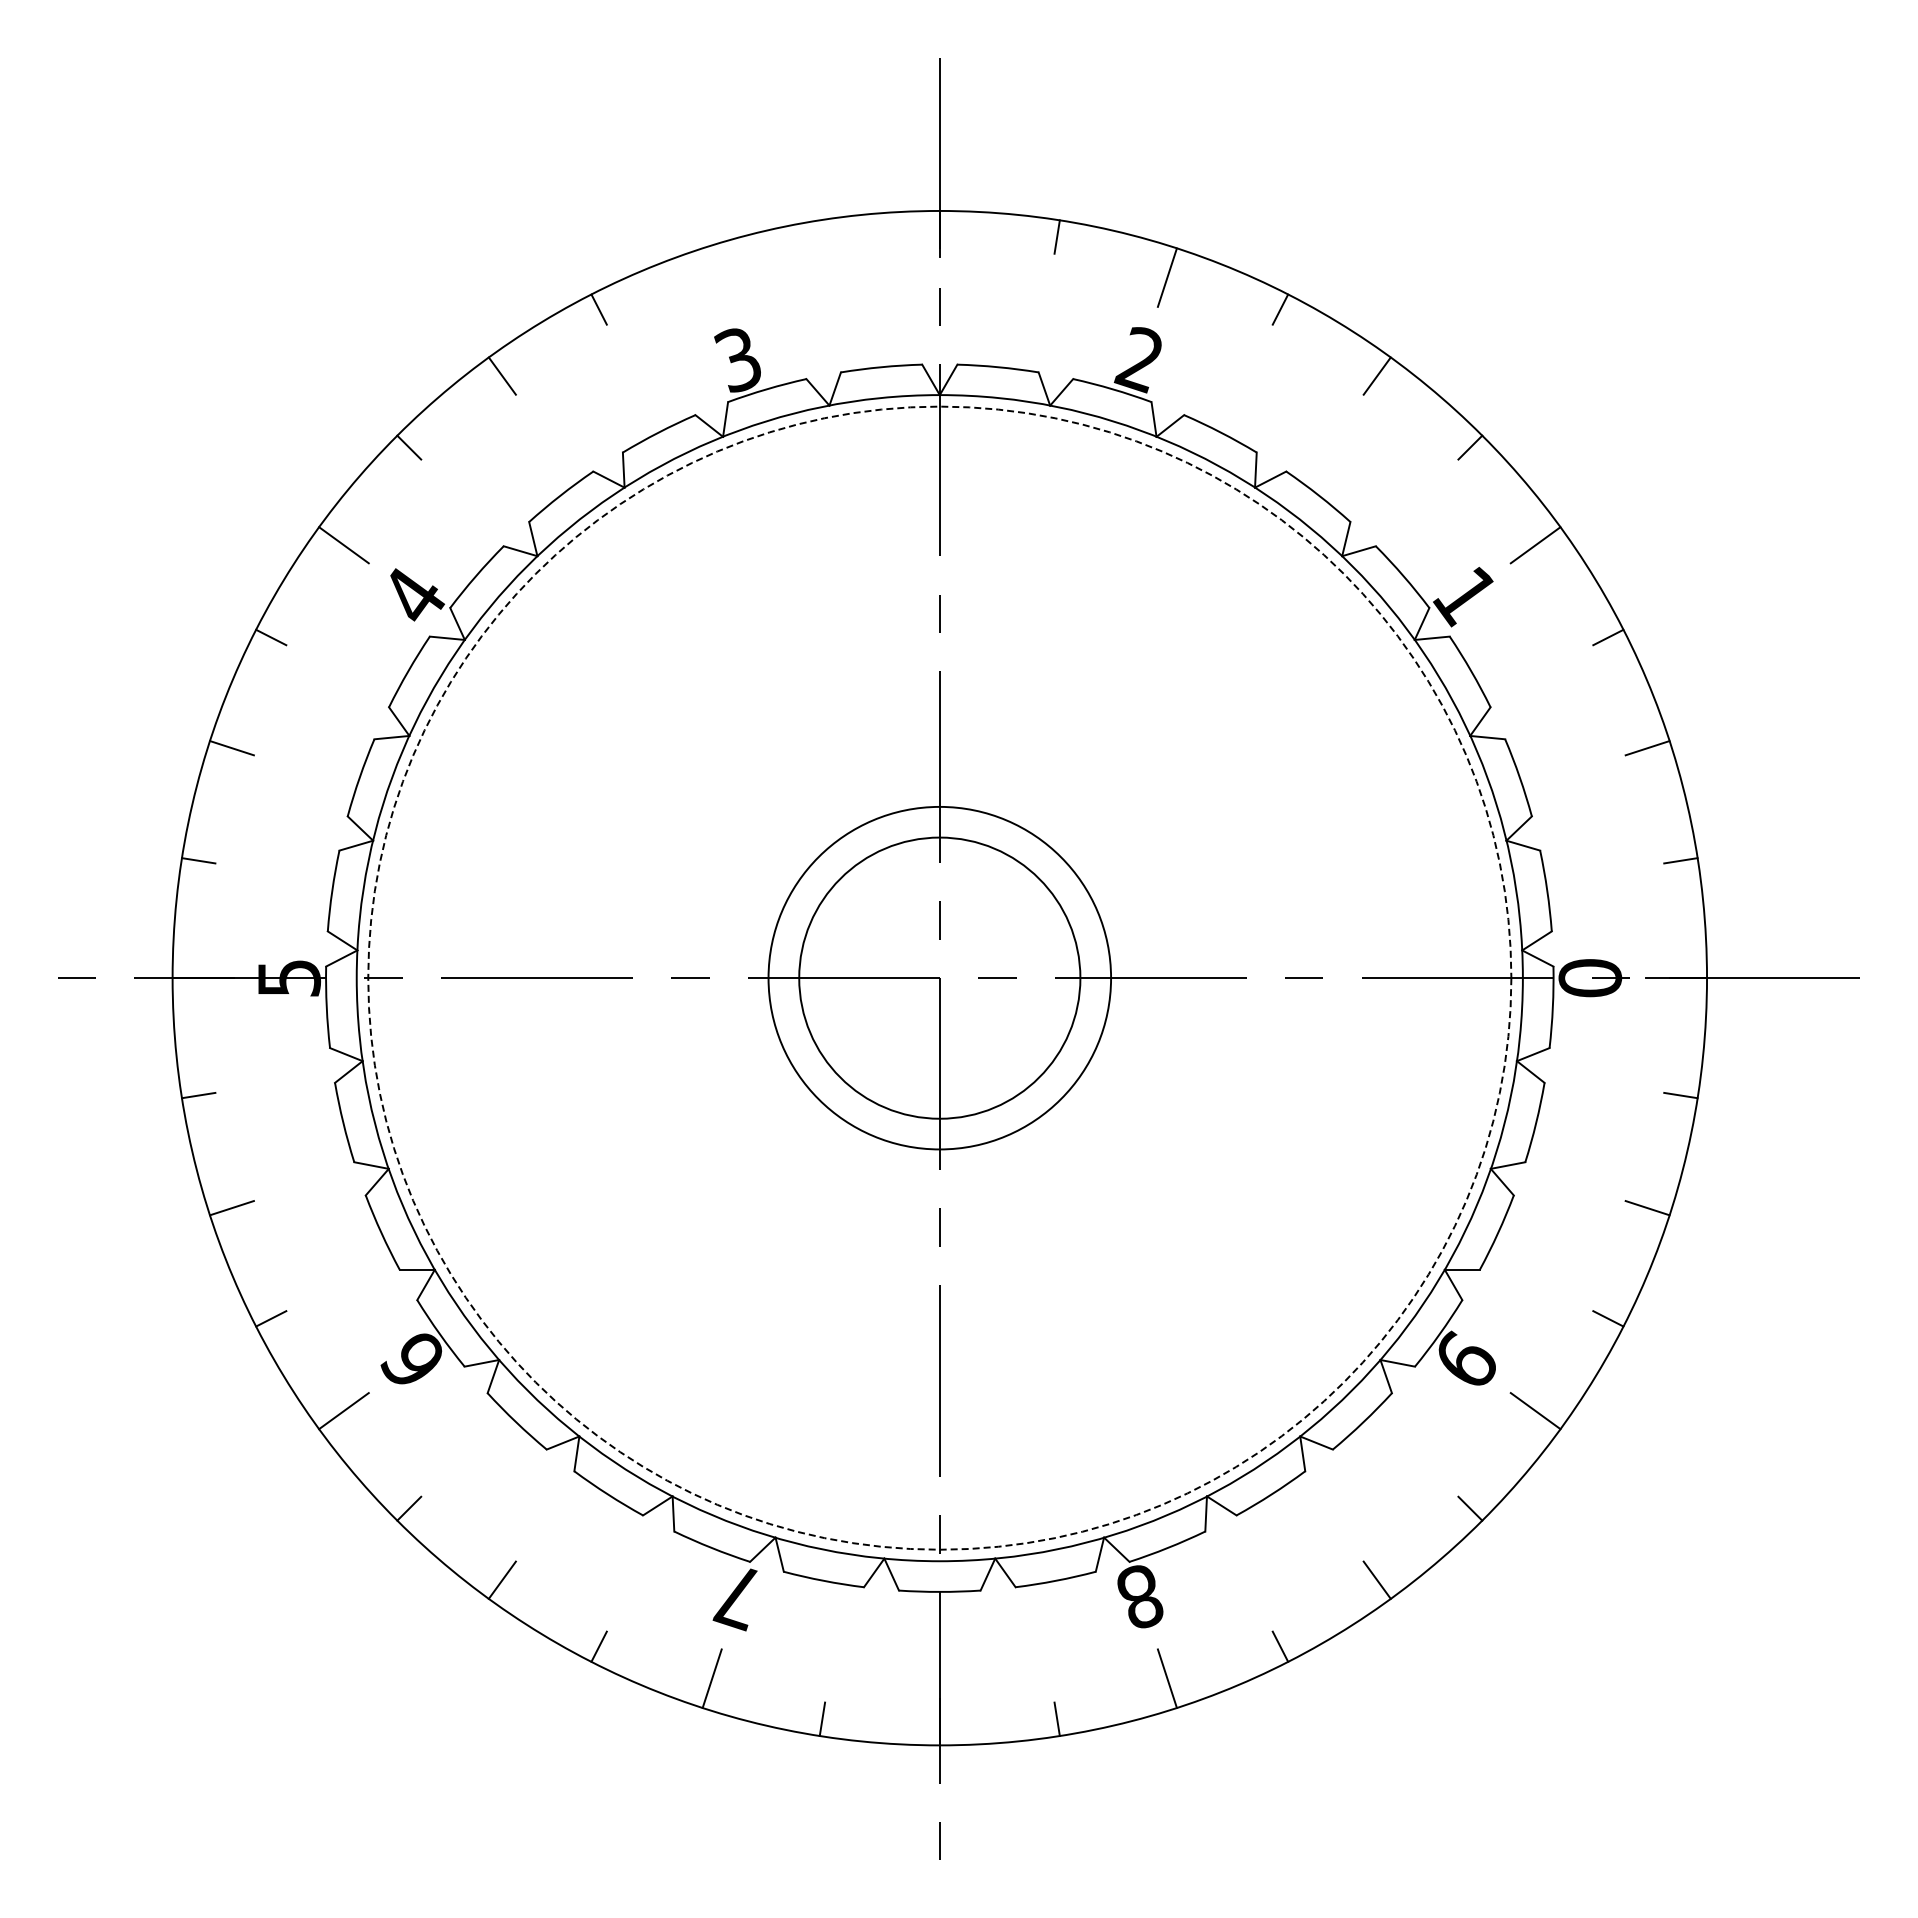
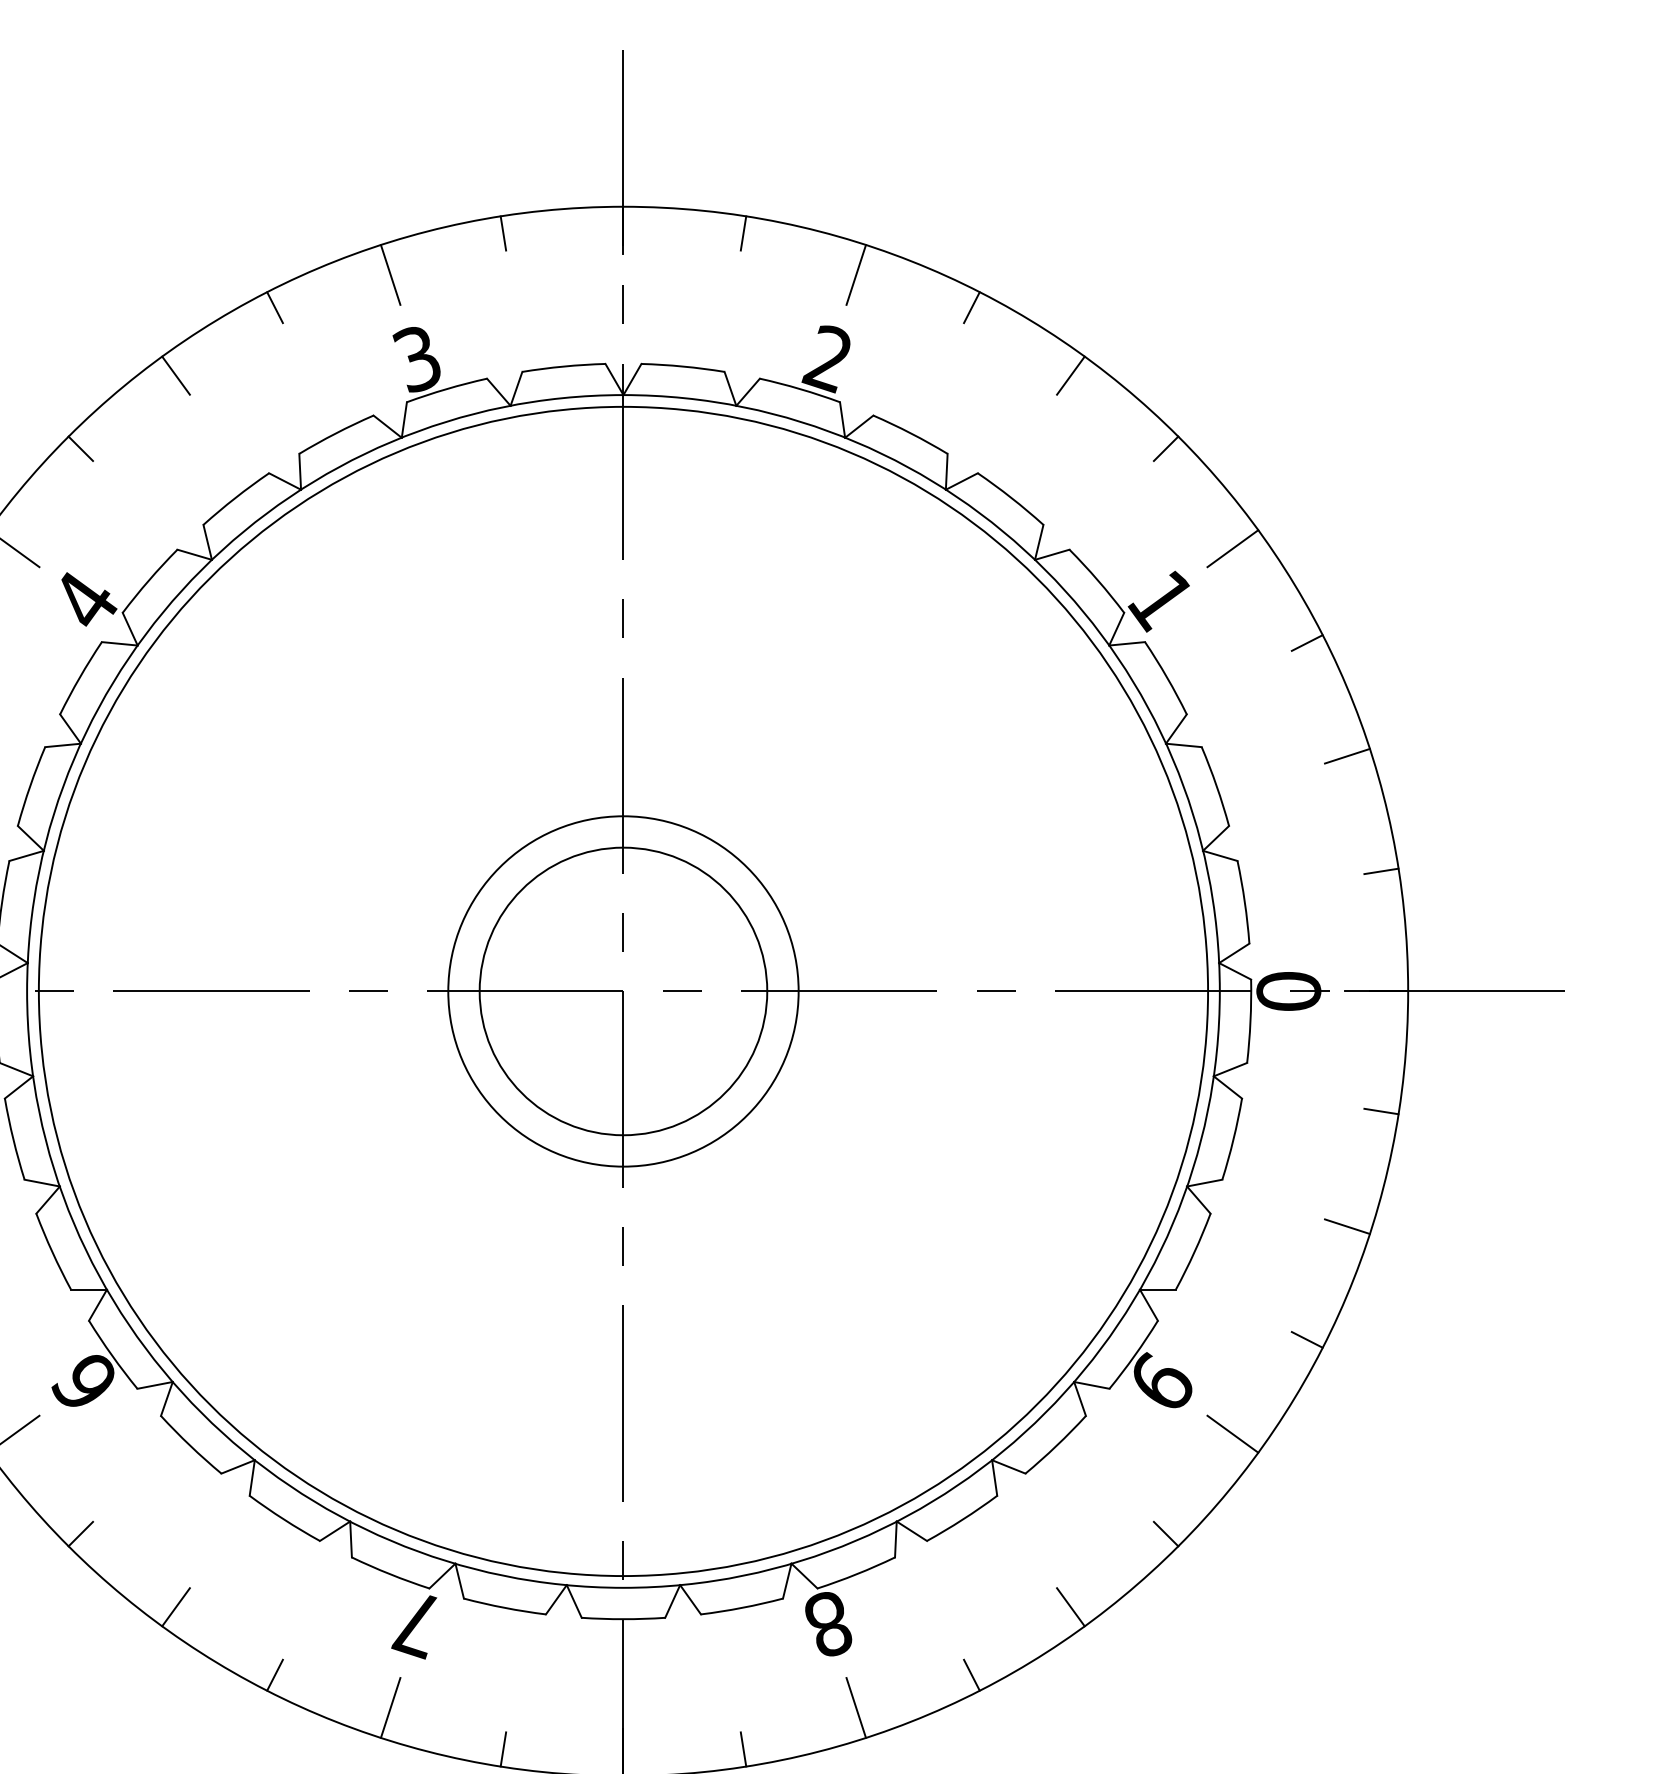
line: (822, 236) -> (503, 232), added
line: (711, 277) -> (389, 274), added
circle: (939, 977) -> (623, 990), dashed -> solid

